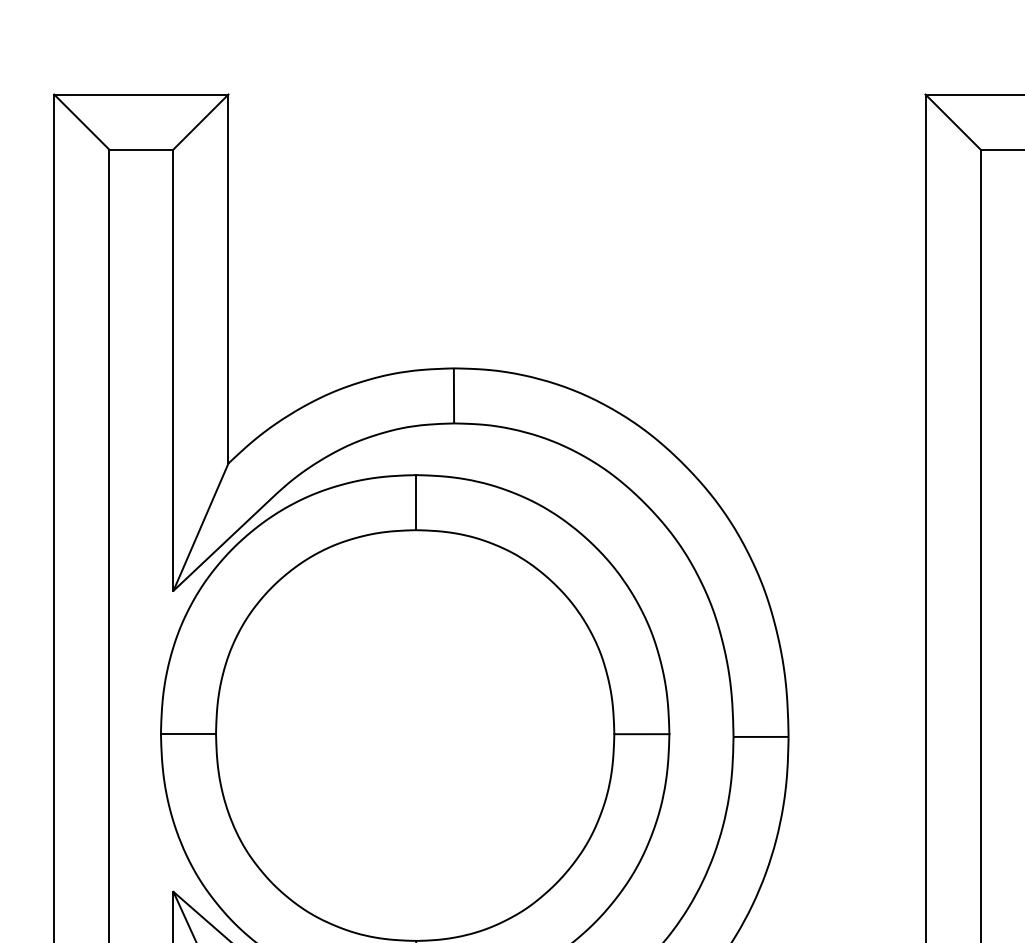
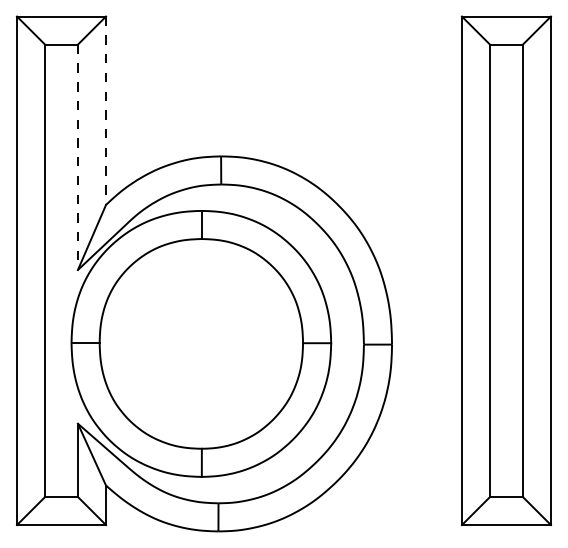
line: (229, 280) -> (106, 111), solid -> dashed
line: (172, 370) -> (77, 157), solid -> dashed

